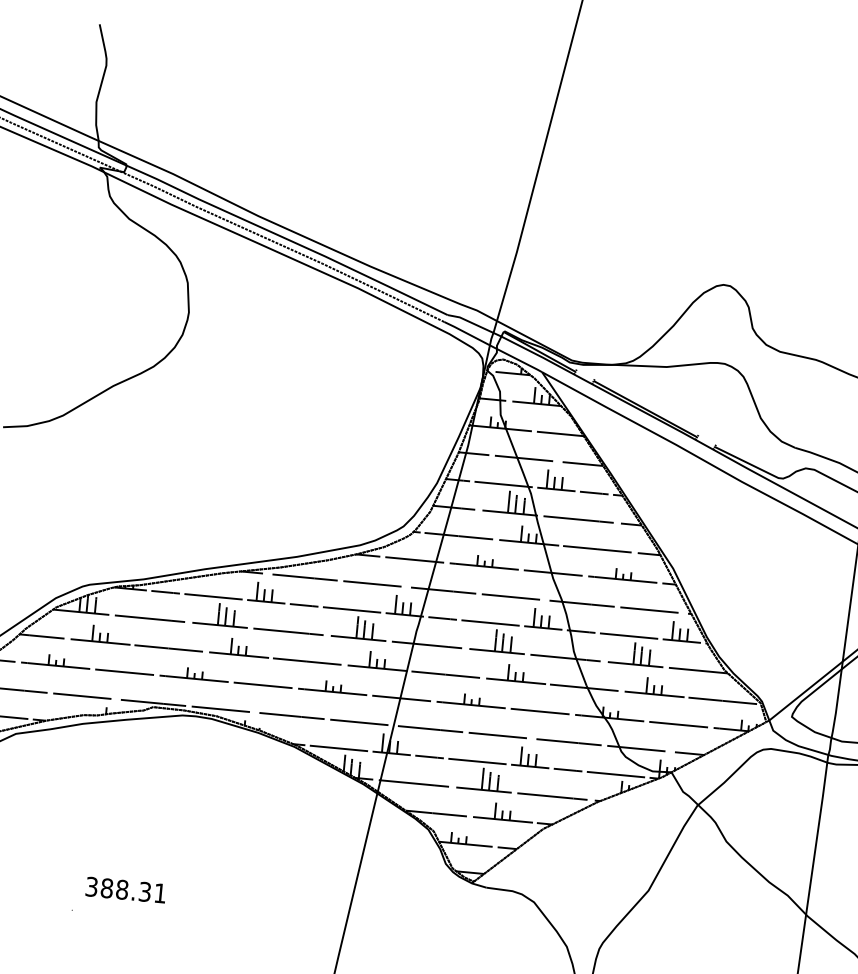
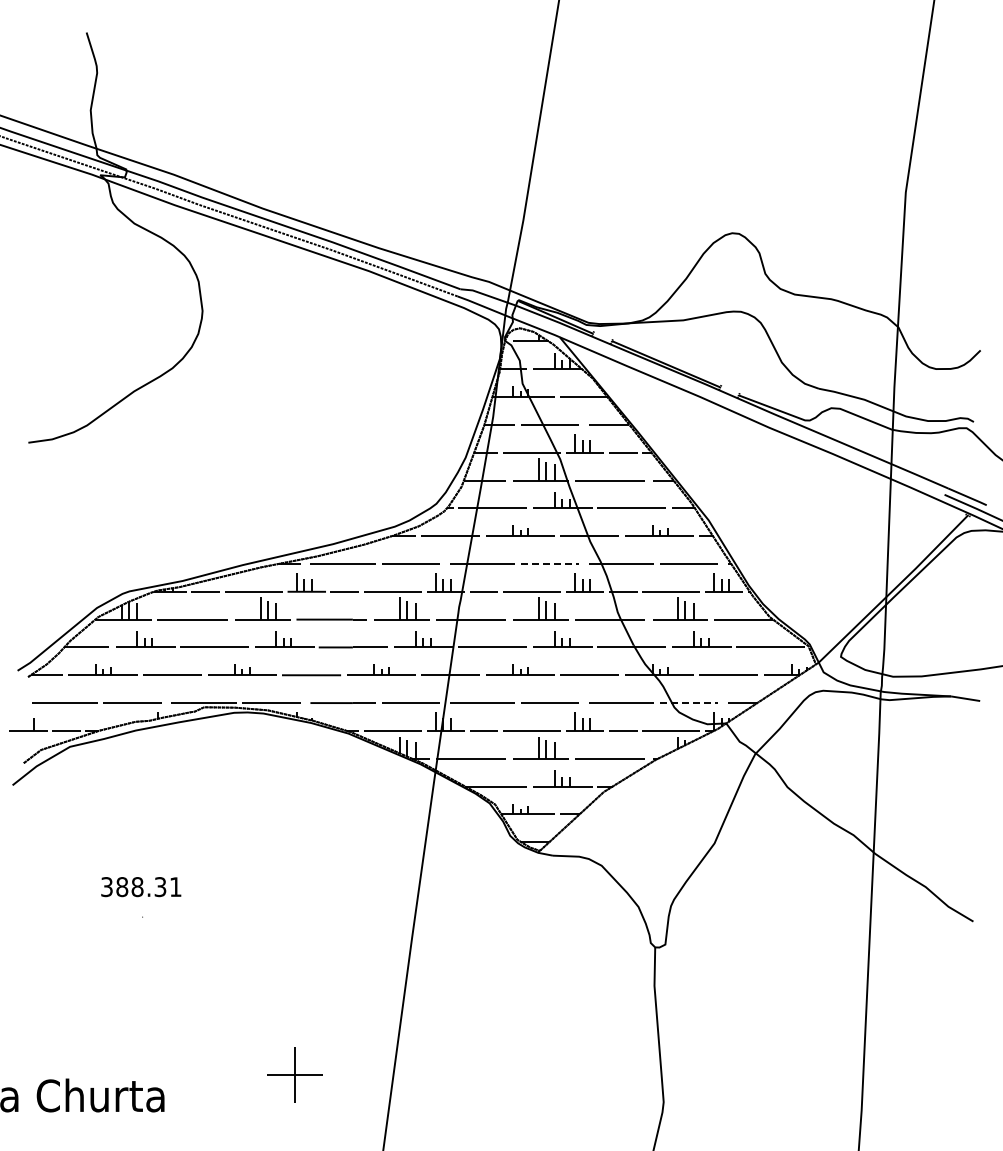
line: (511, 596) -> (550, 563), solid -> dashed
line: (636, 749) -> (689, 703), solid -> dashed
text: (126, 890) -> (141, 887), moved

